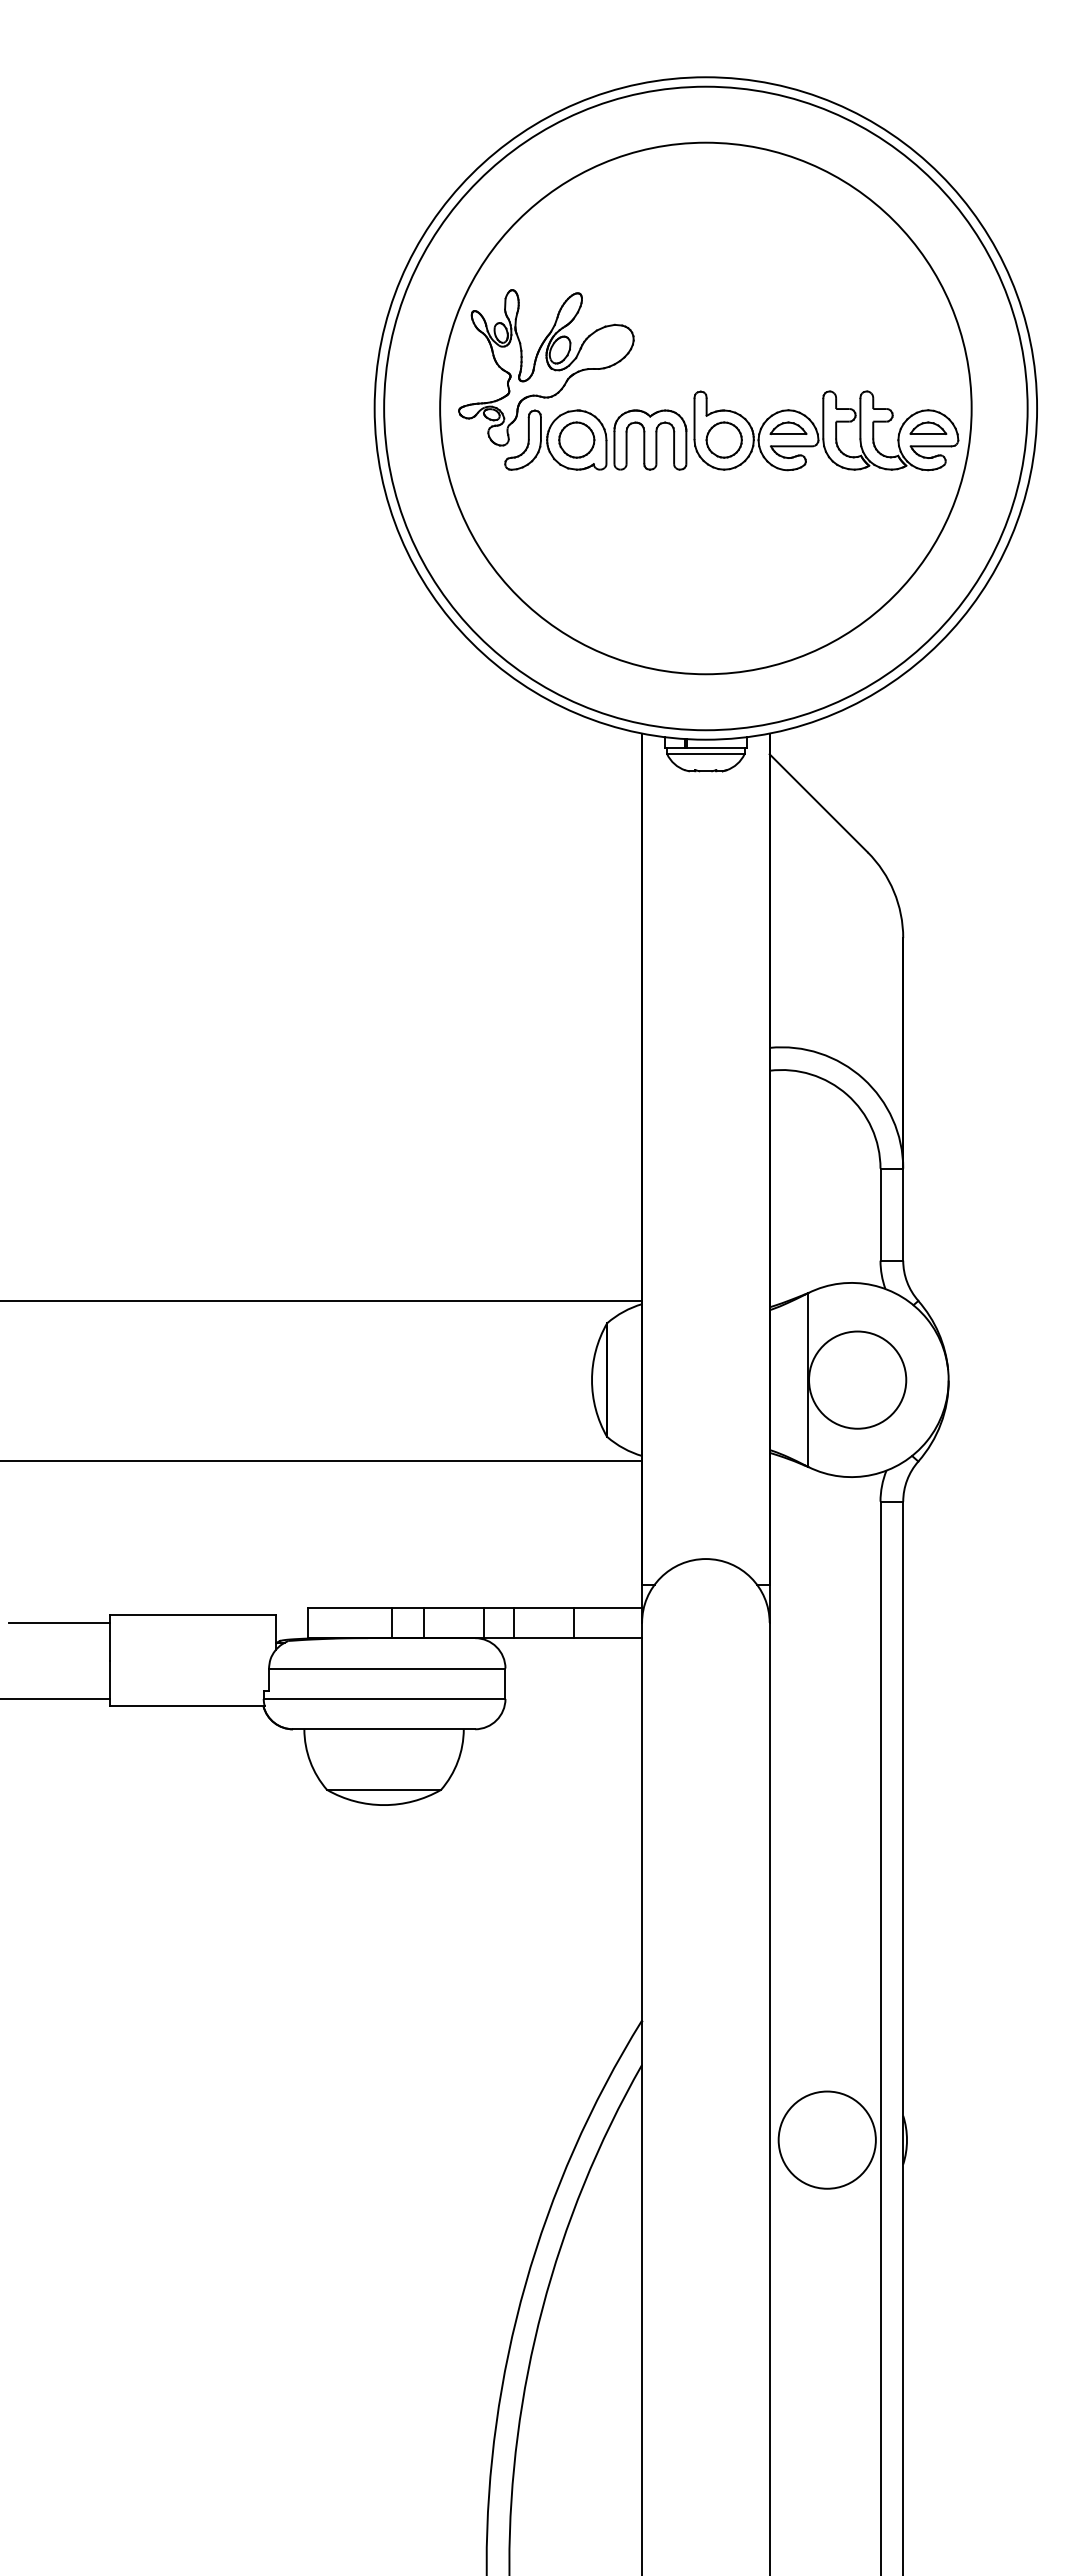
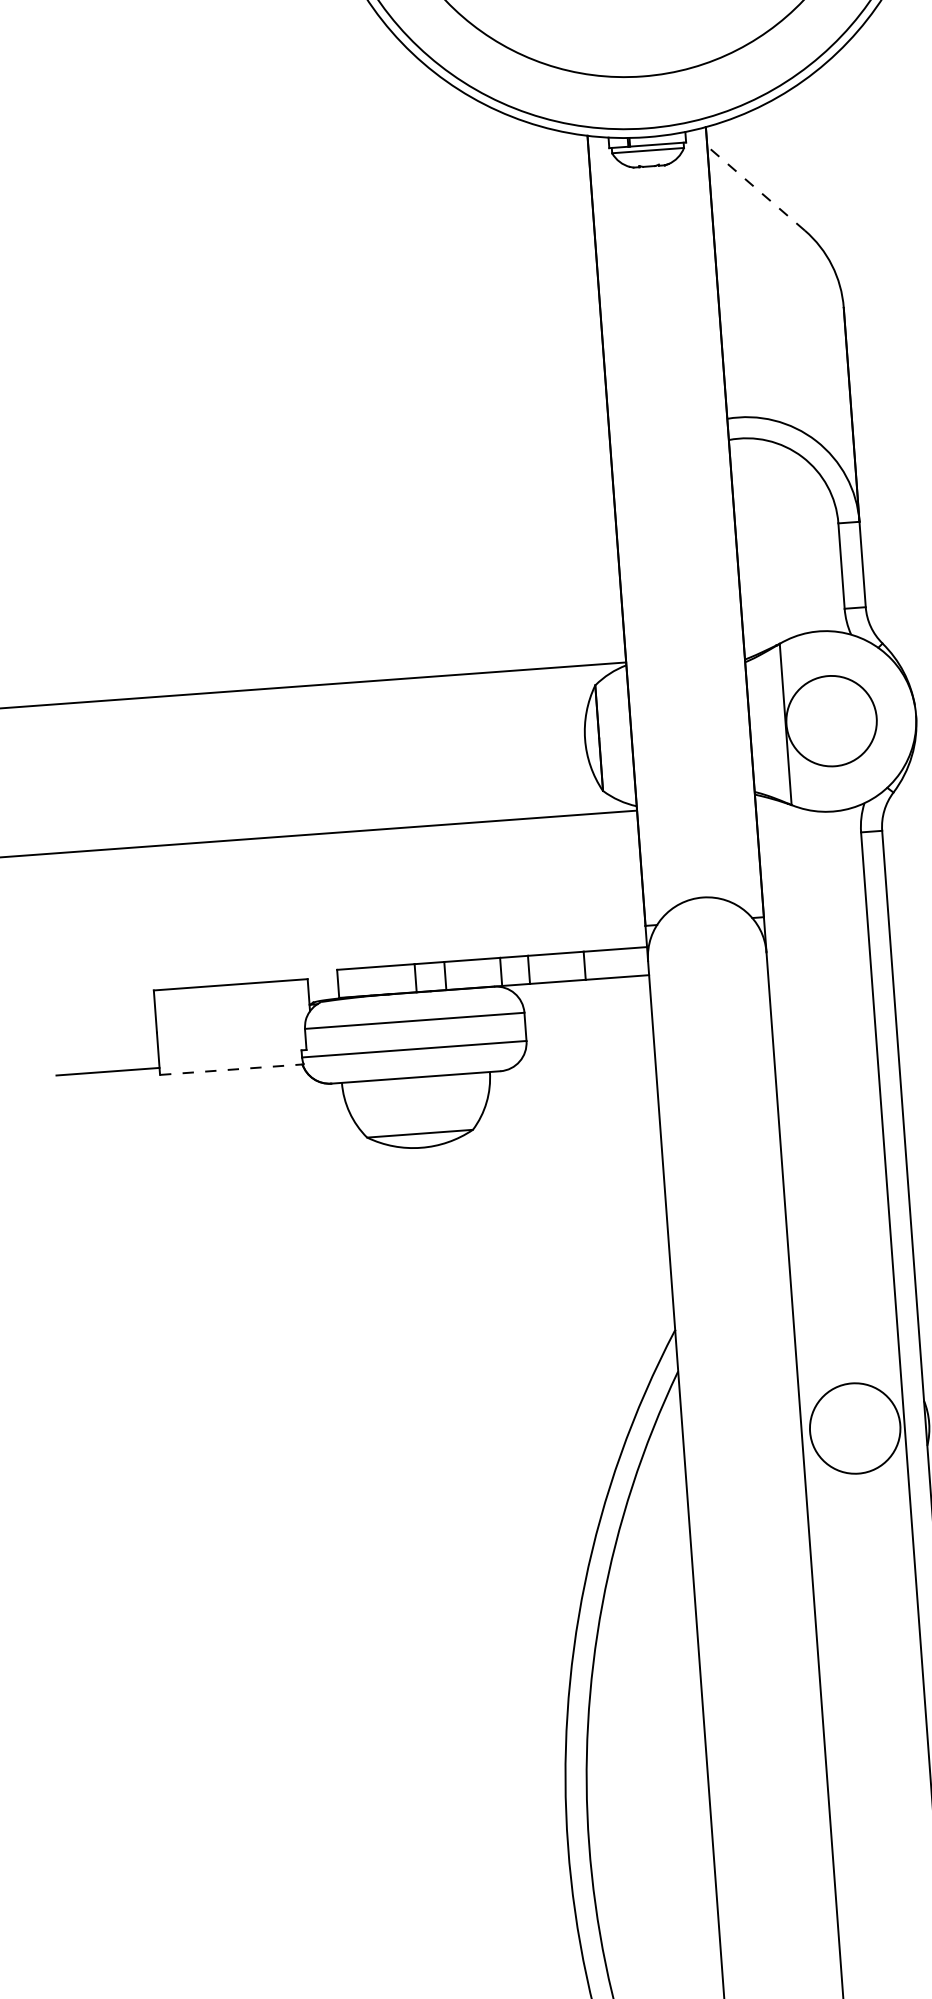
line: (818, 802) -> (755, 187), solid -> dashed
line: (59, 1622) -> (107, 1000), removed
line: (186, 1706) -> (231, 1069), solid -> dashed

